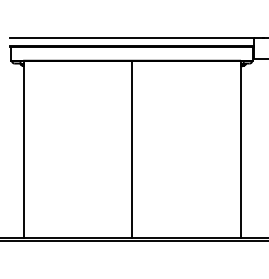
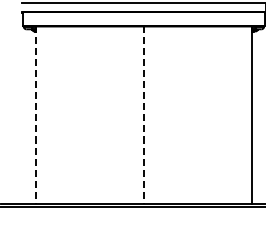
line: (23, 149) -> (35, 115), solid -> dashed
line: (132, 149) -> (144, 115), solid -> dashed

